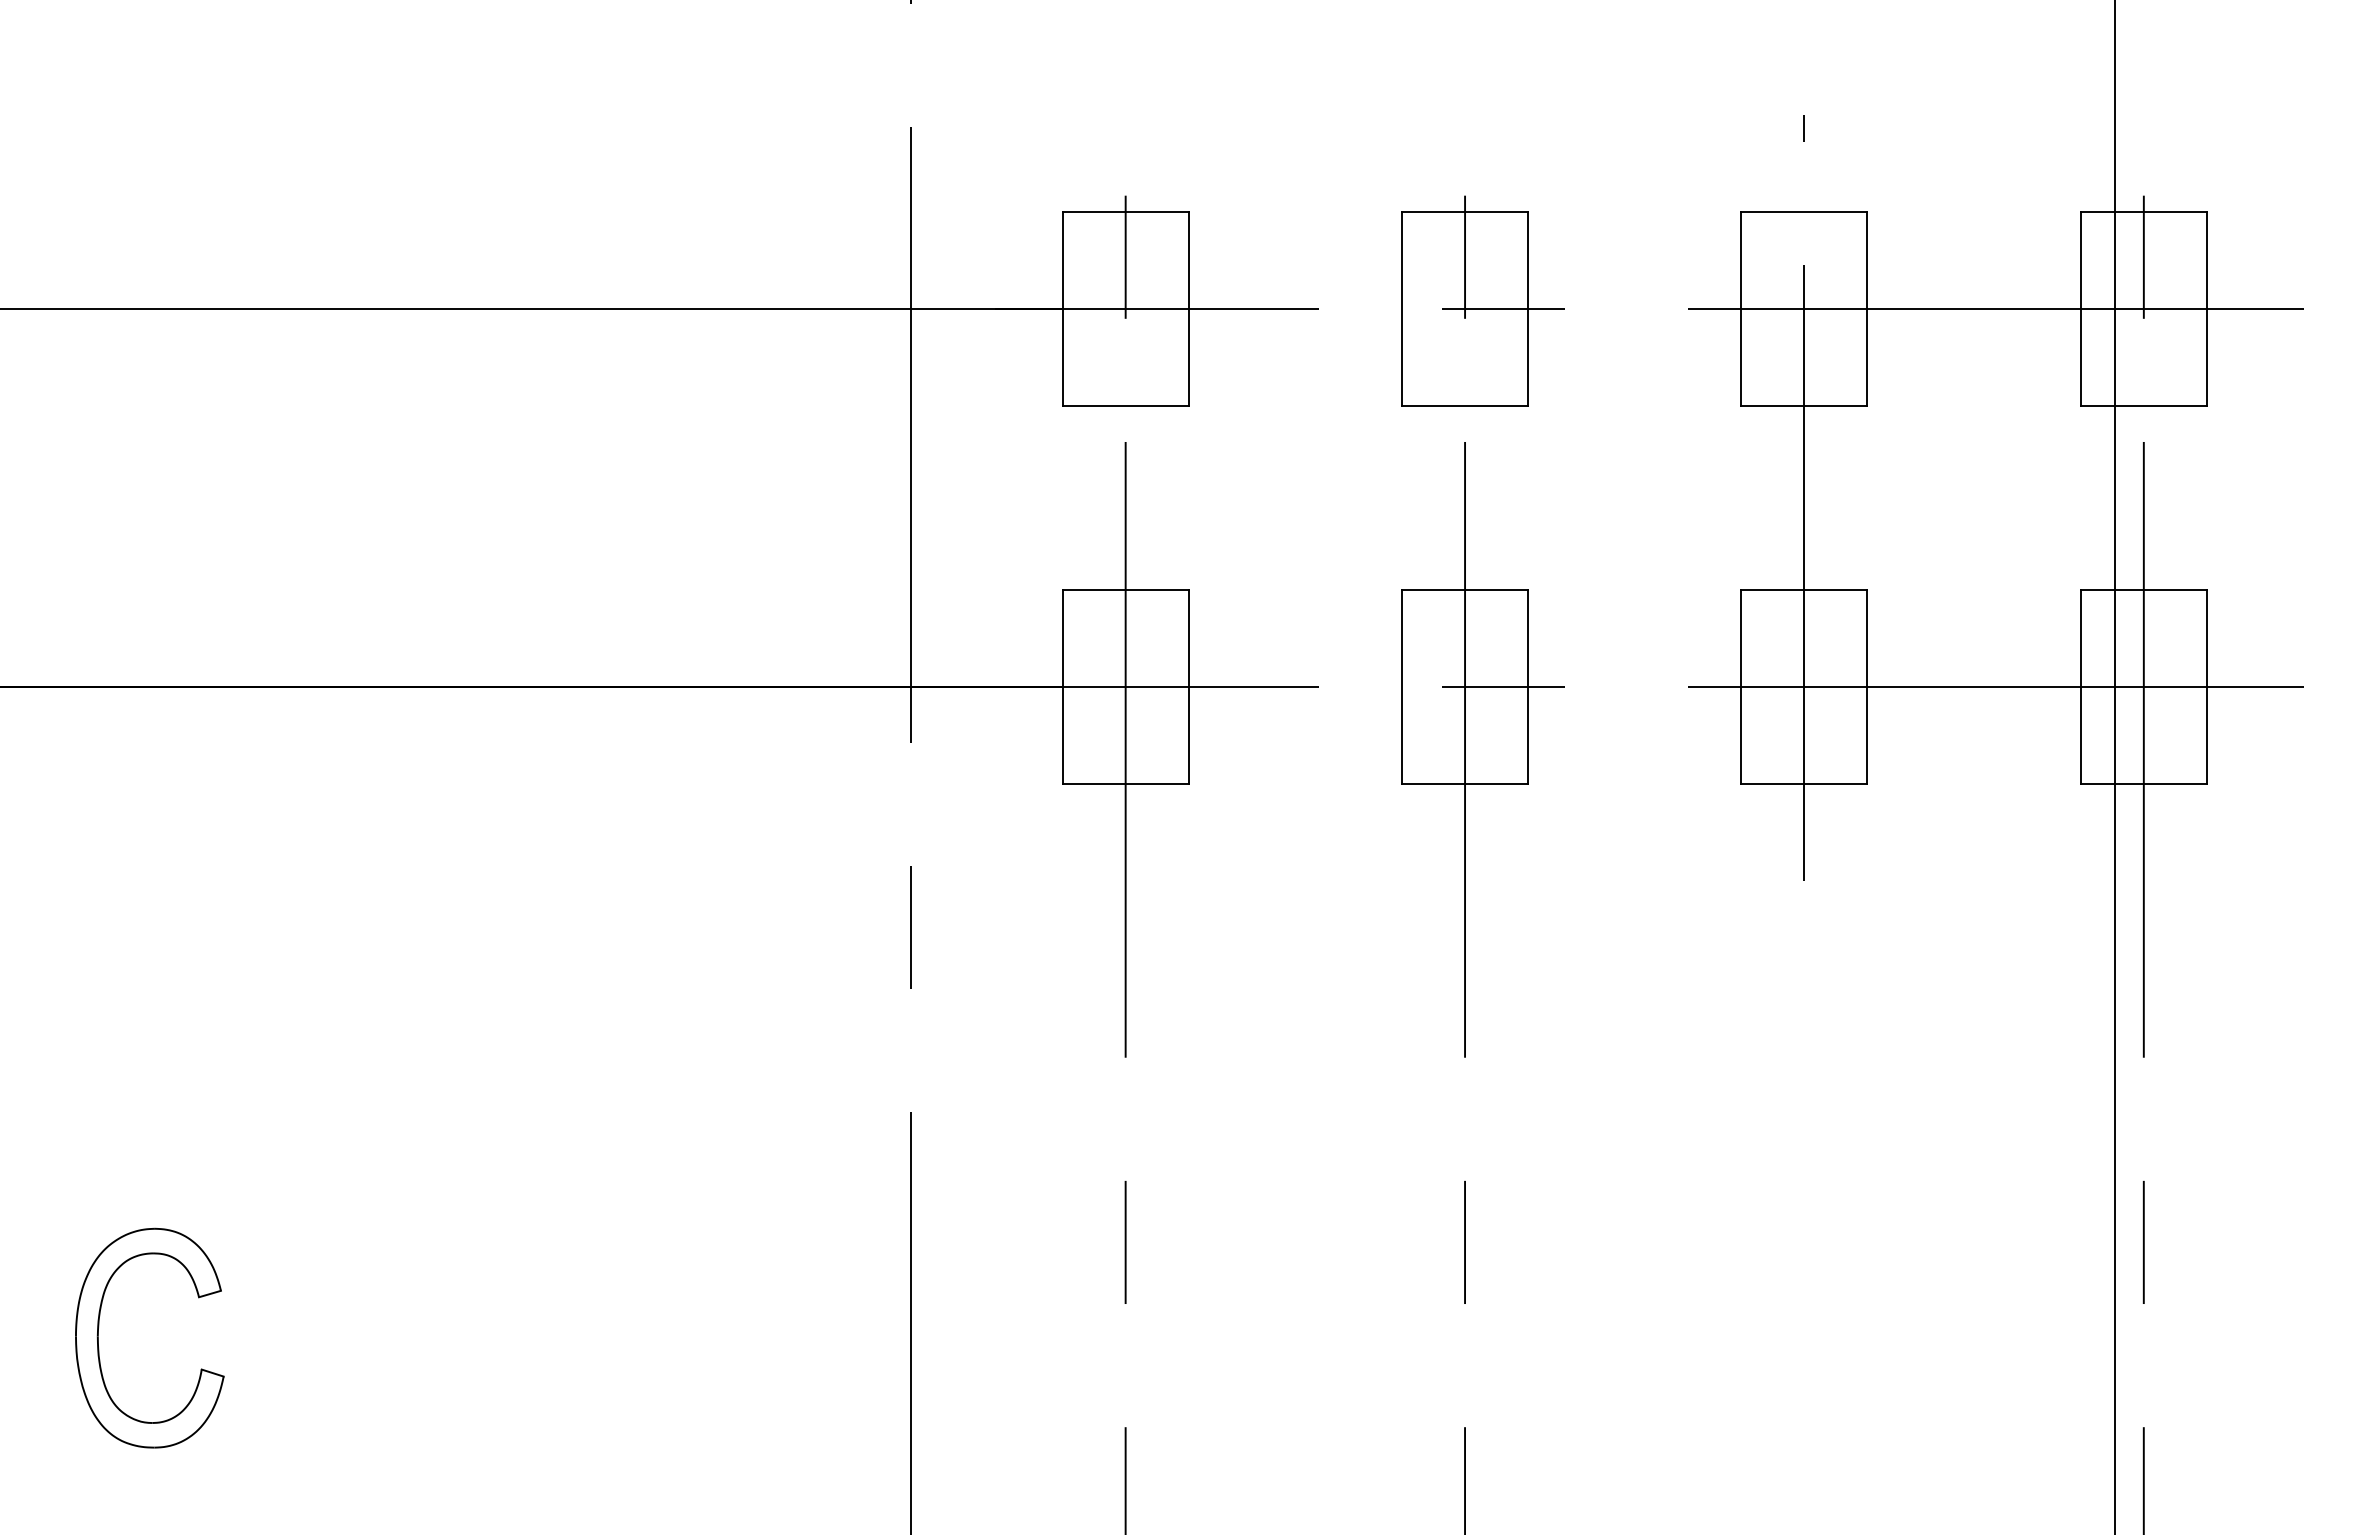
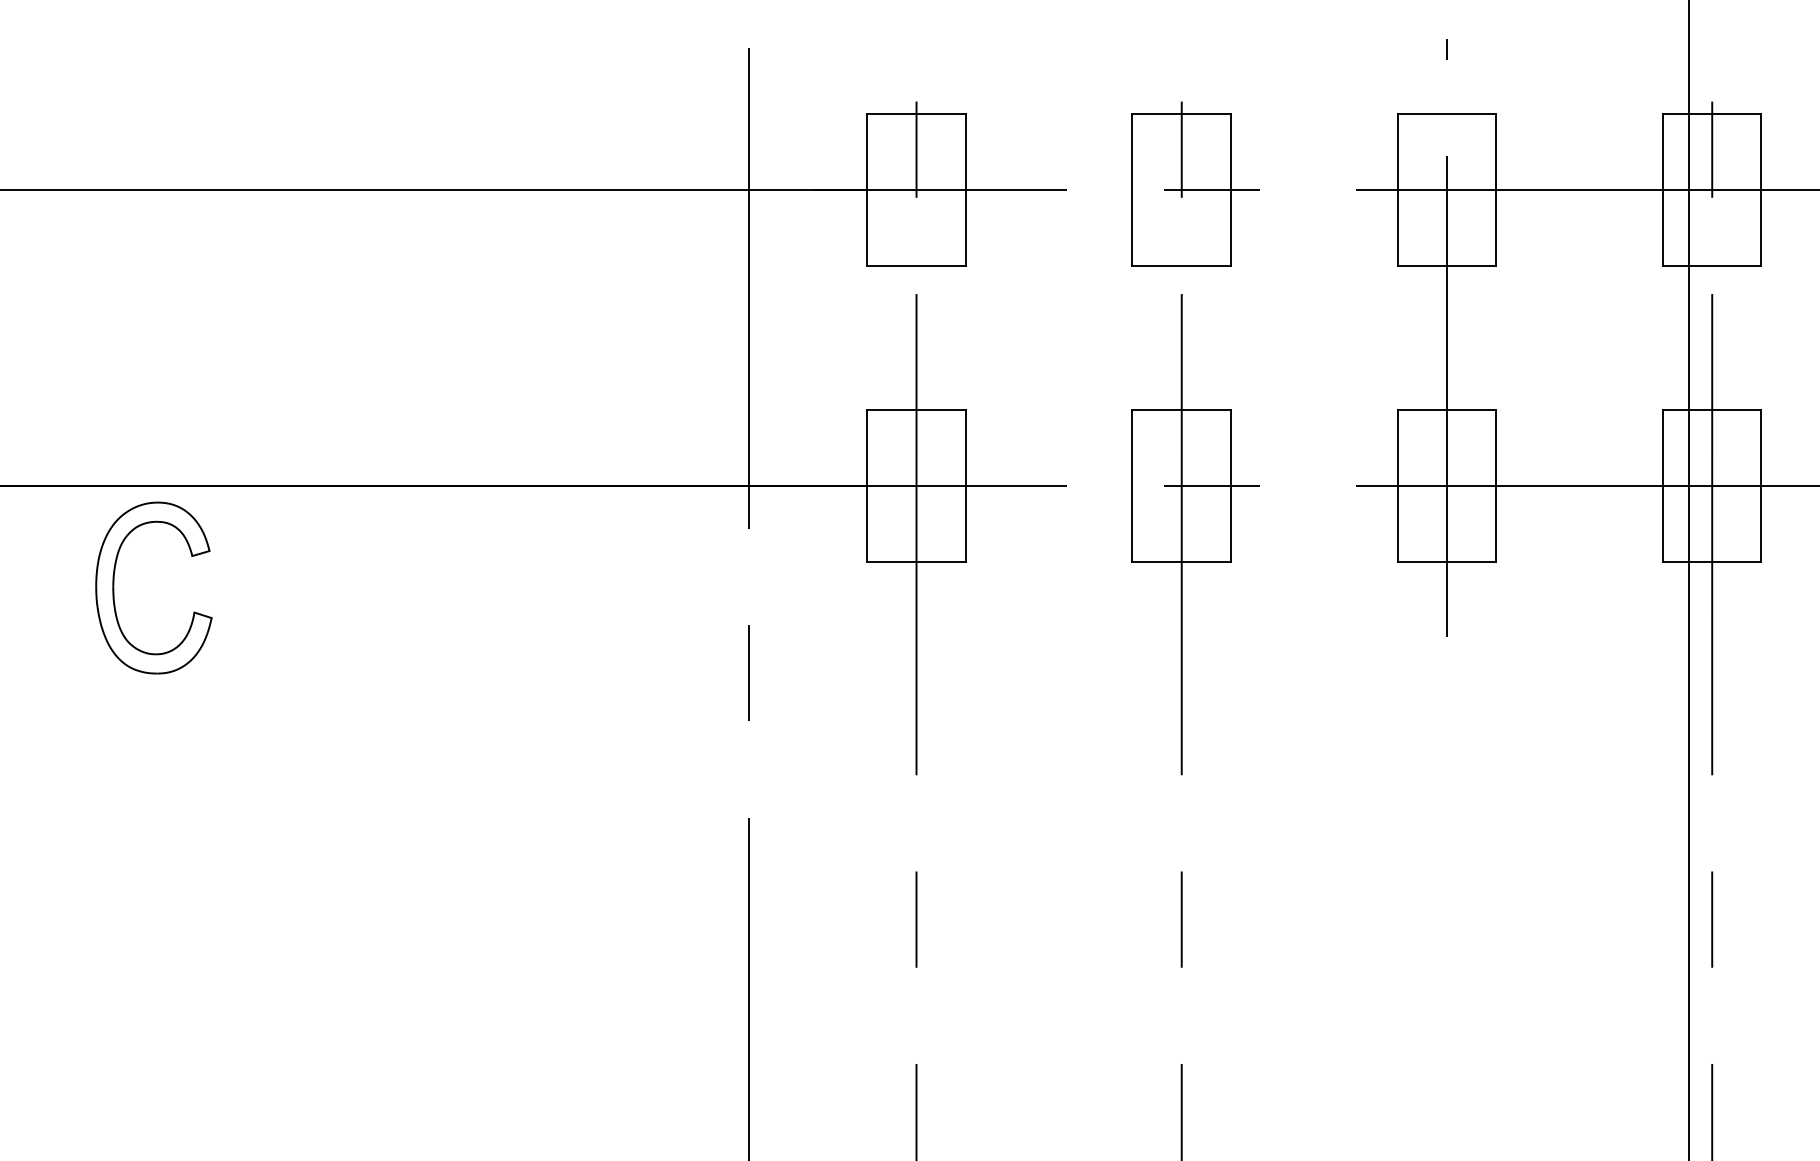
part: (98, 1337) -> (113, 587), moved

